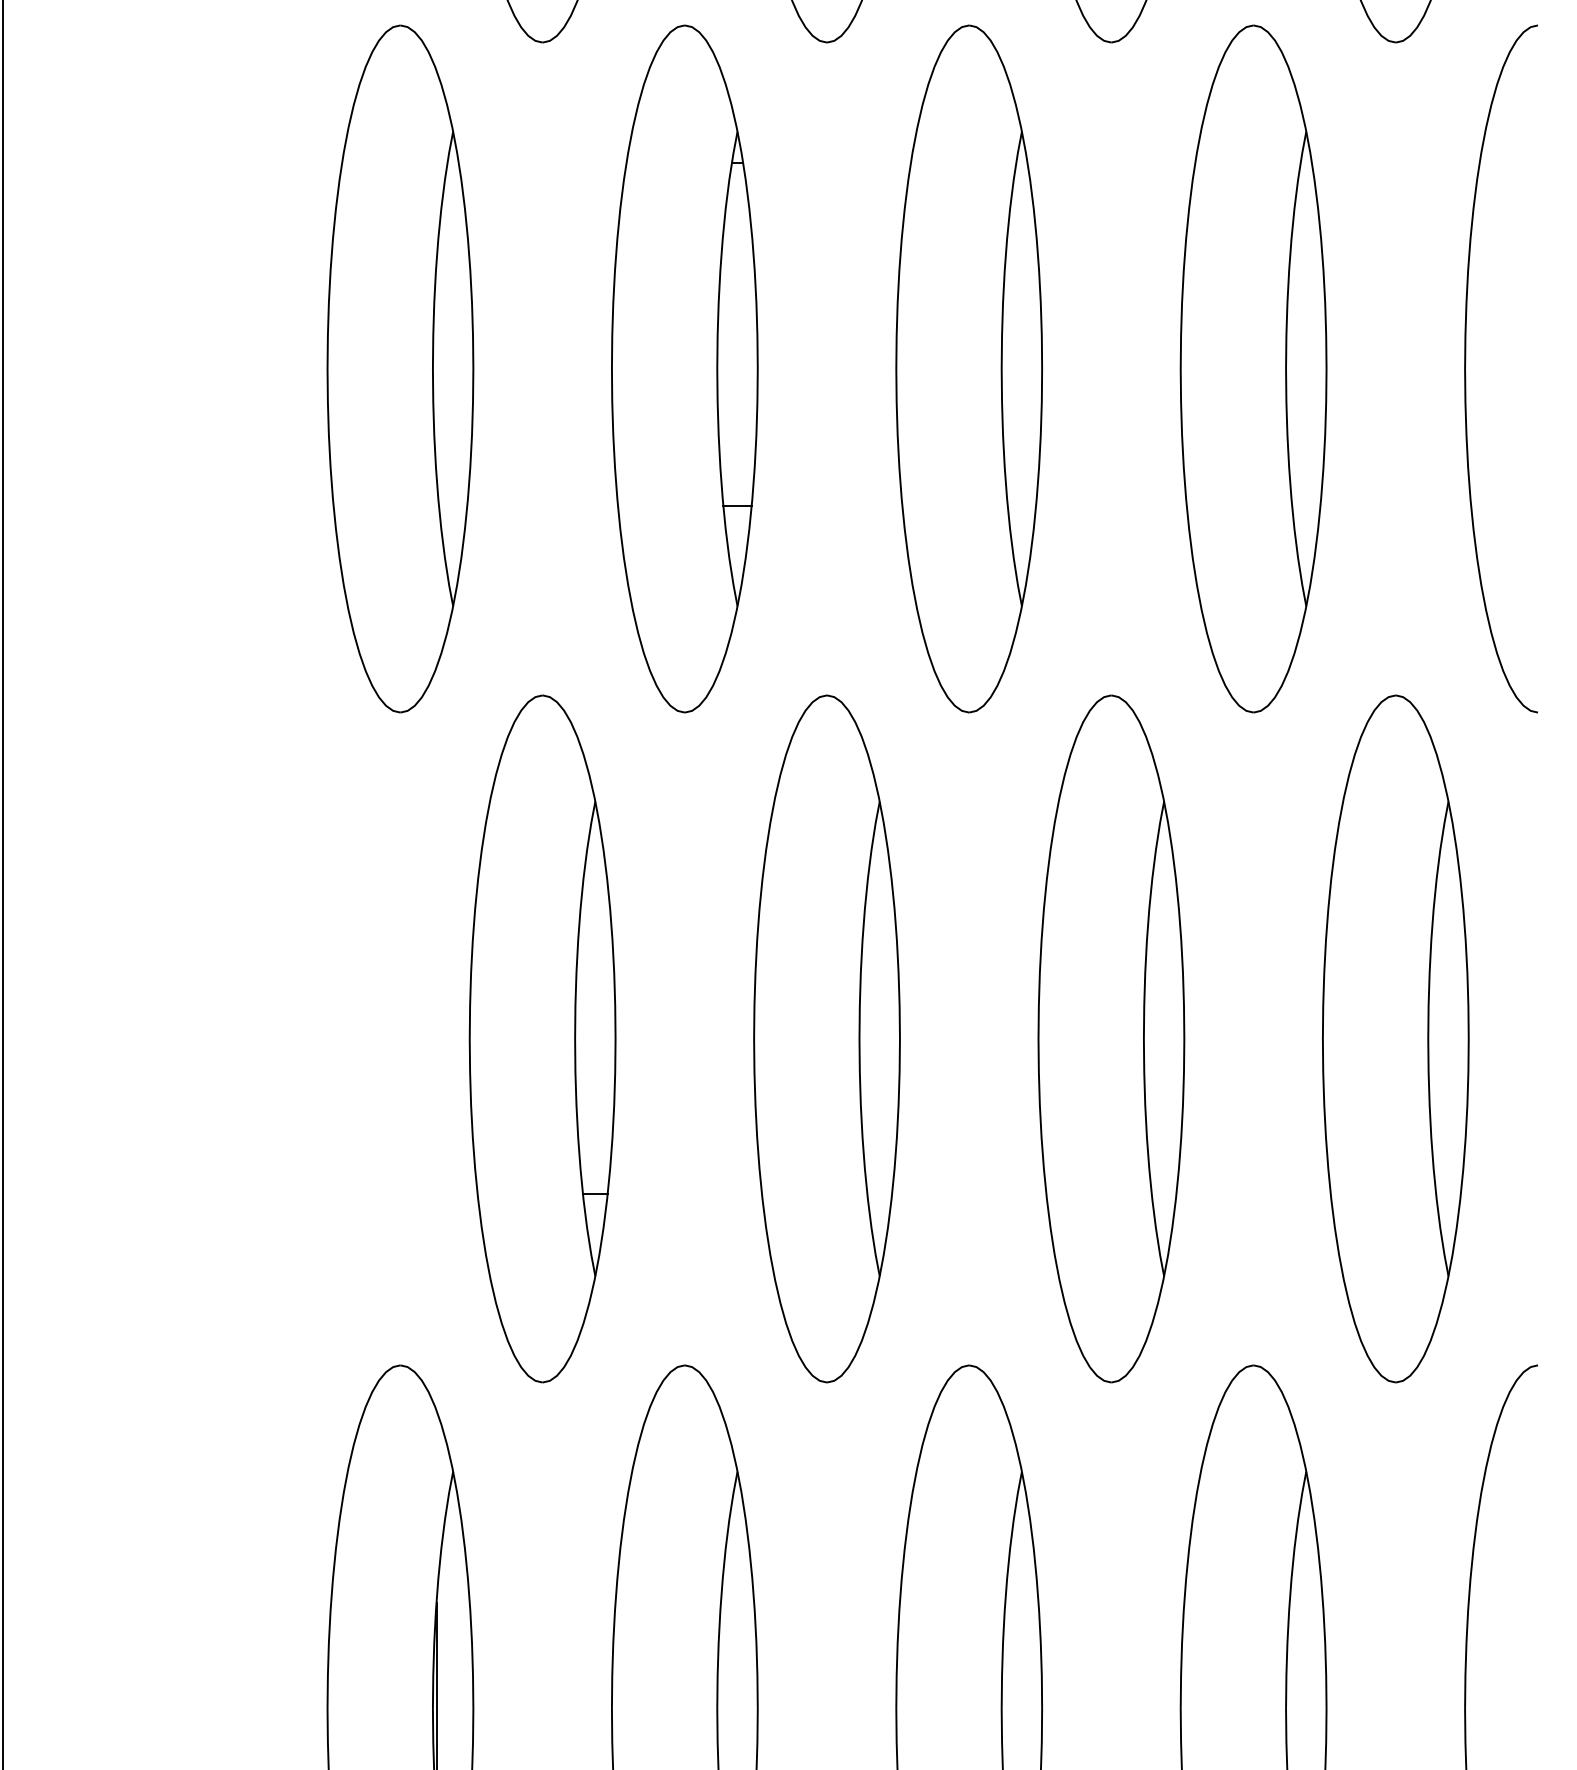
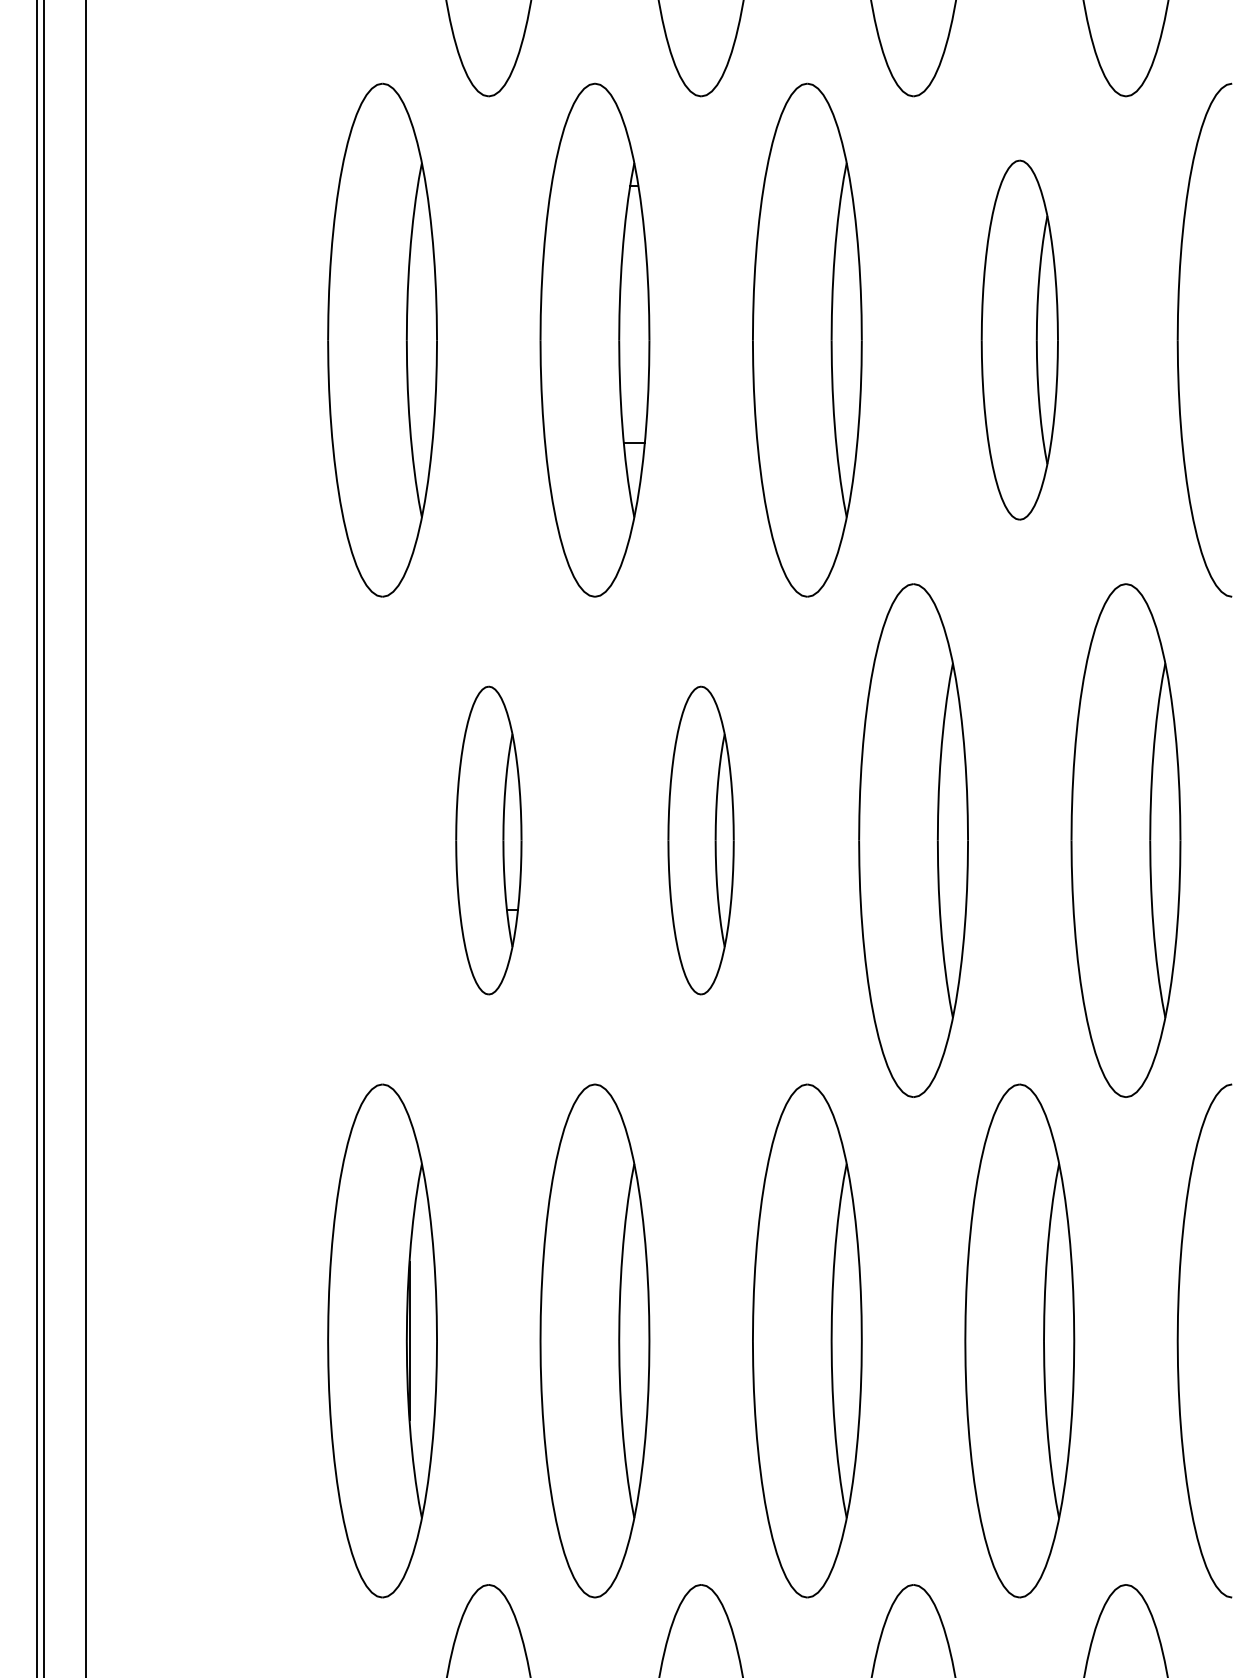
part: (1253, 367) -> (1019, 339), size x0.7
part: (542, 1038) -> (488, 840), size x0.6
part: (826, 1038) -> (700, 840), size x0.6

